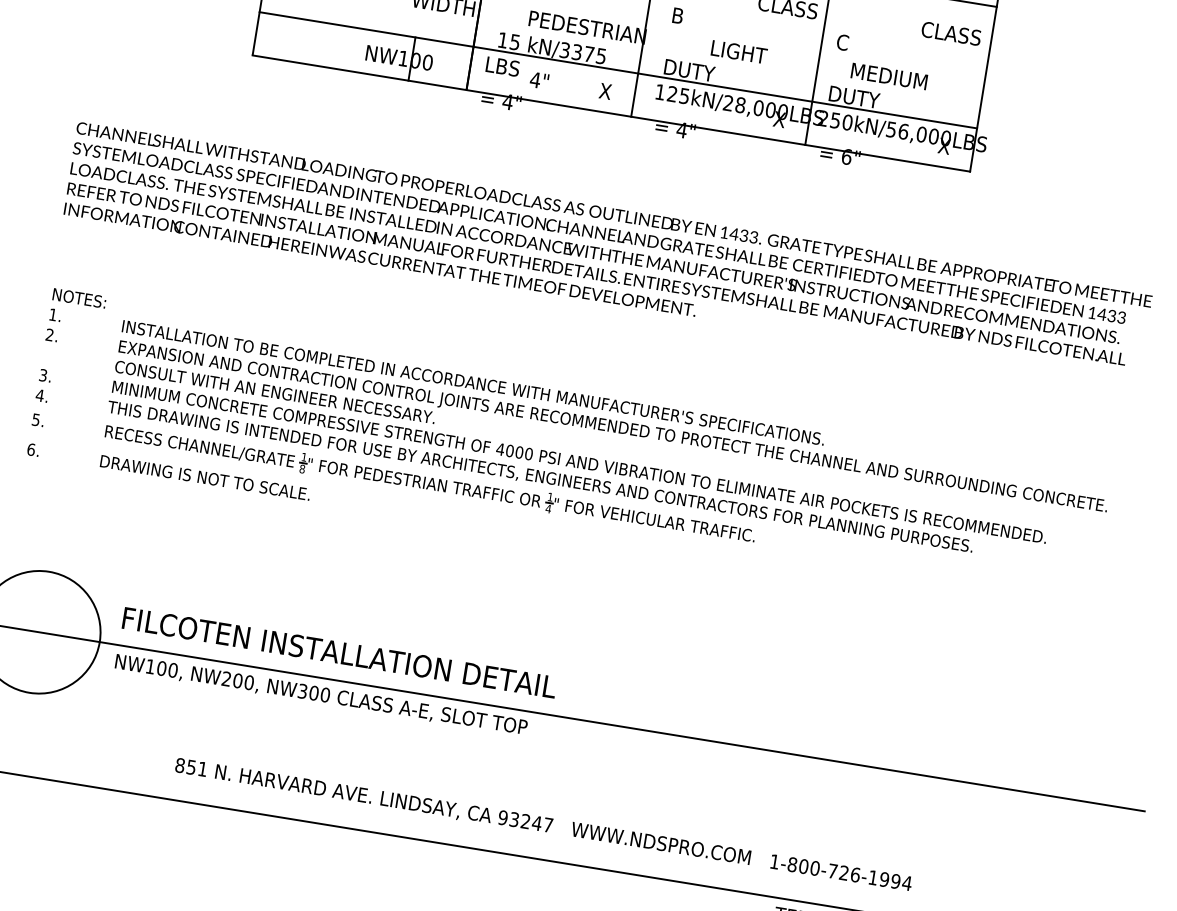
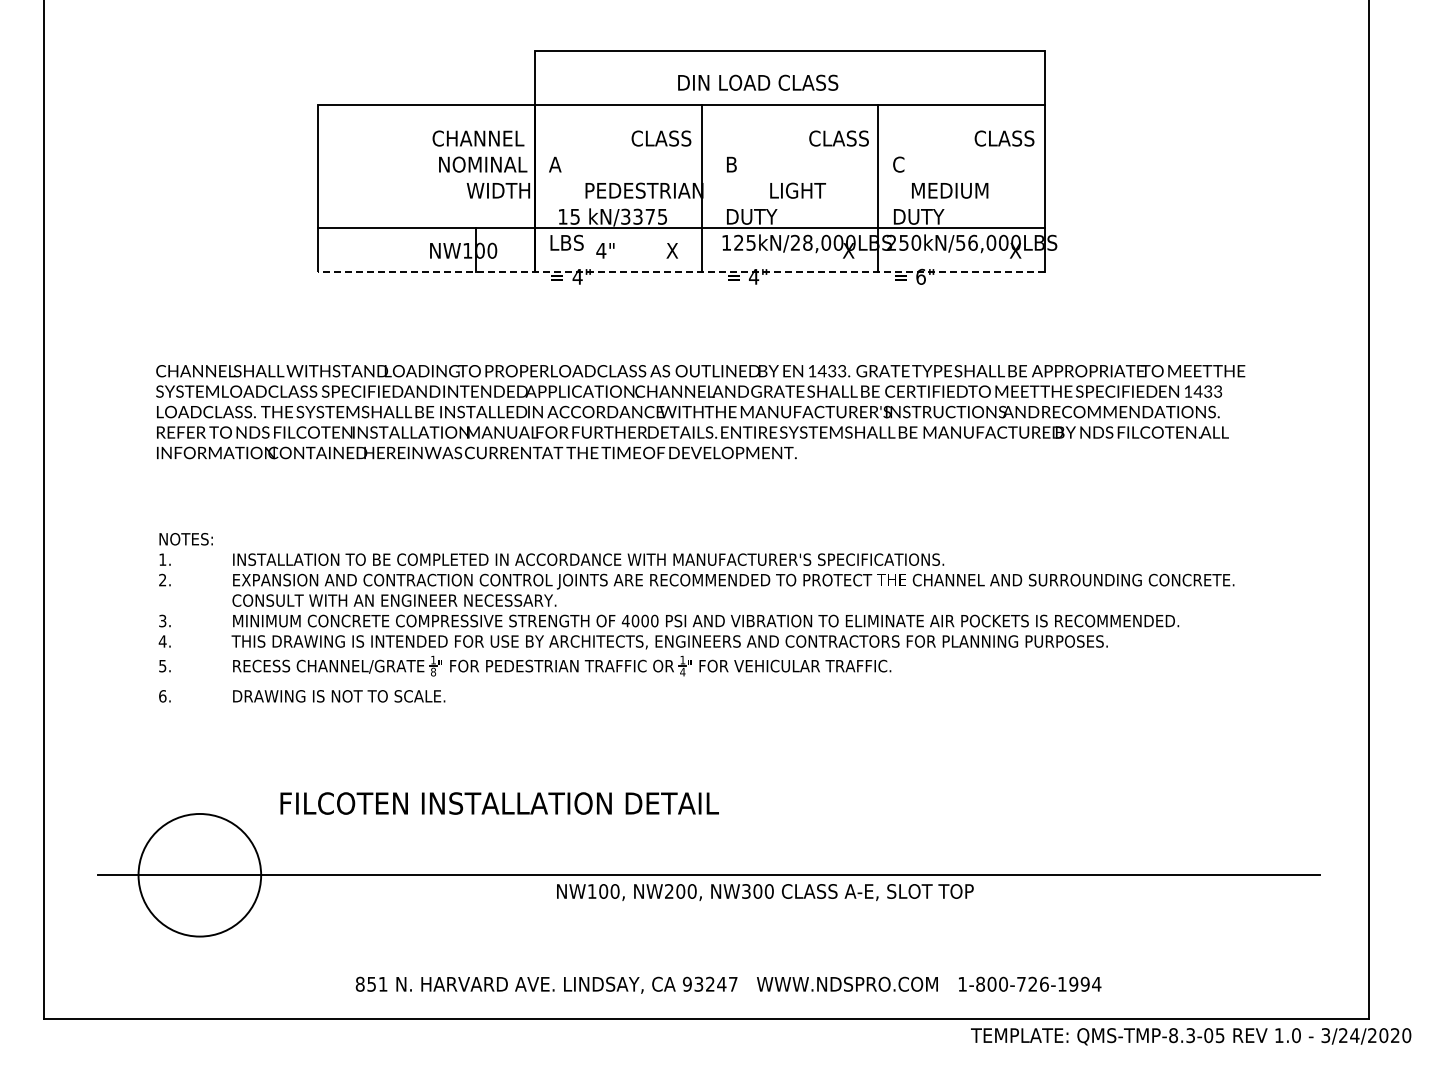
line: (611, 113) -> (681, 271), solid -> dashed
text: (339, 652) -> (499, 803), moved
text: (321, 695) -> (765, 892), moved

